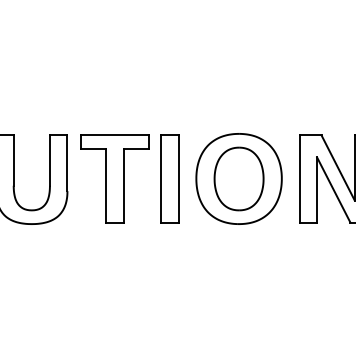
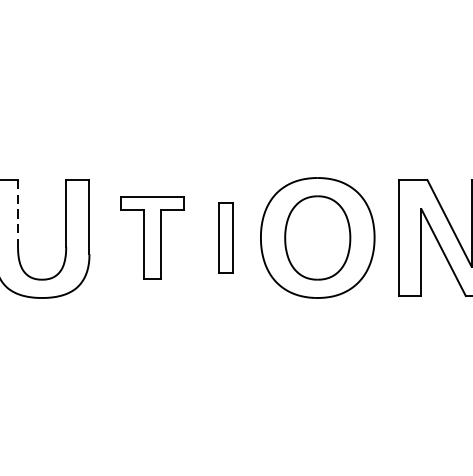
line: (13, 161) -> (17, 214), solid -> dashed
part: (114, 178) -> (152, 237), size x0.7
part: (169, 178) -> (225, 237), size x0.6

